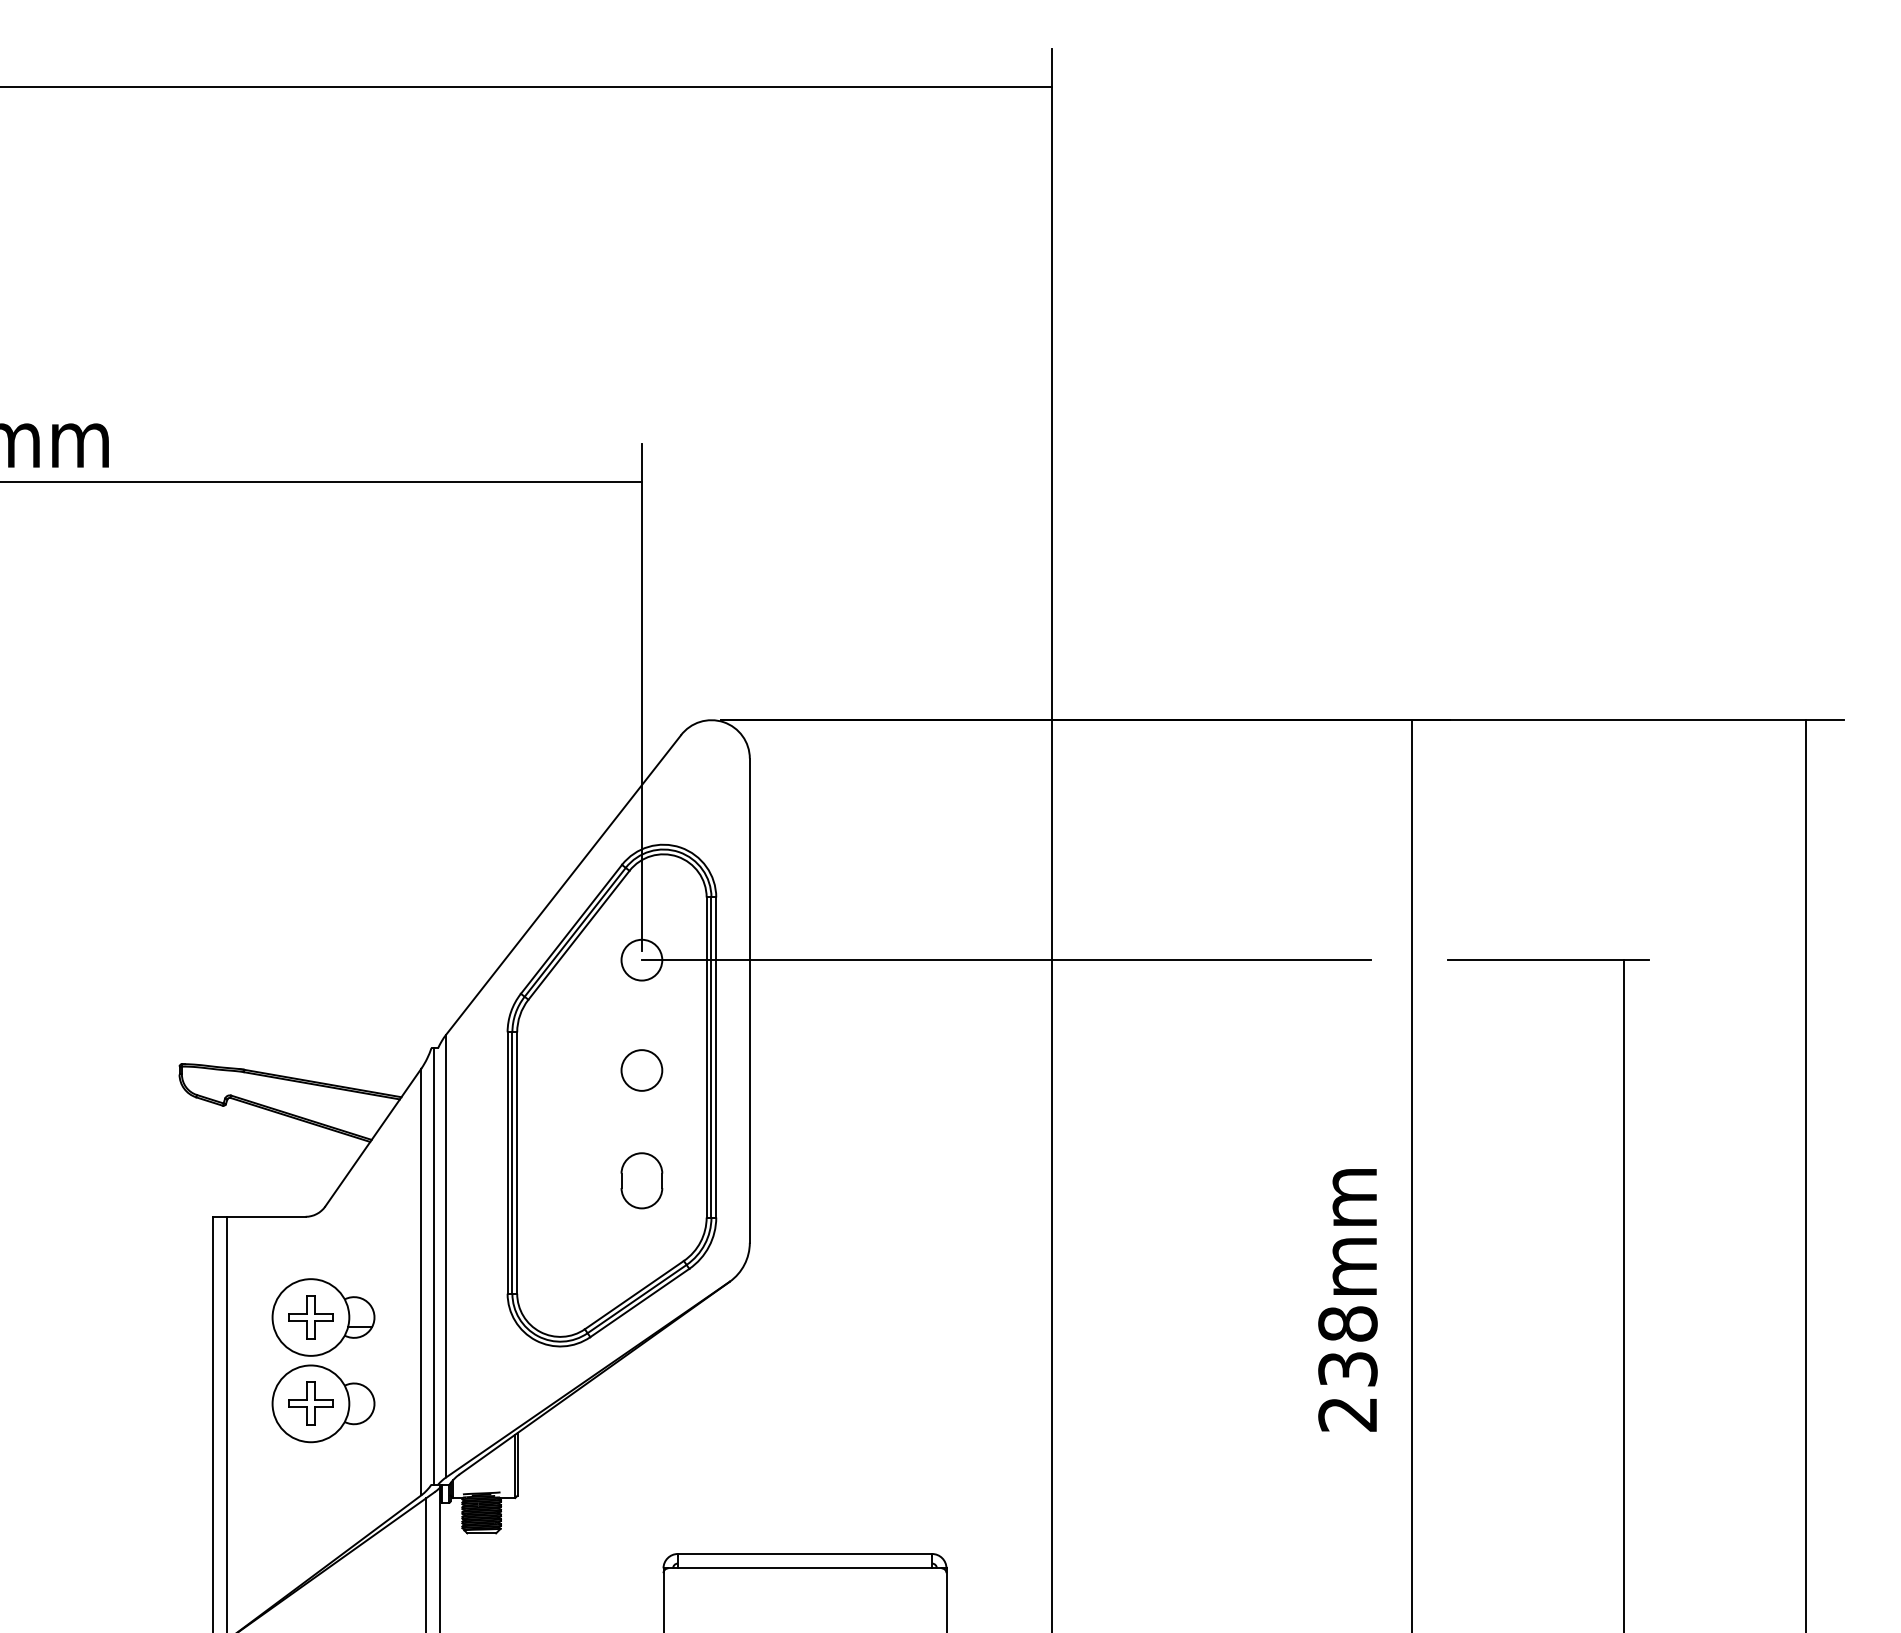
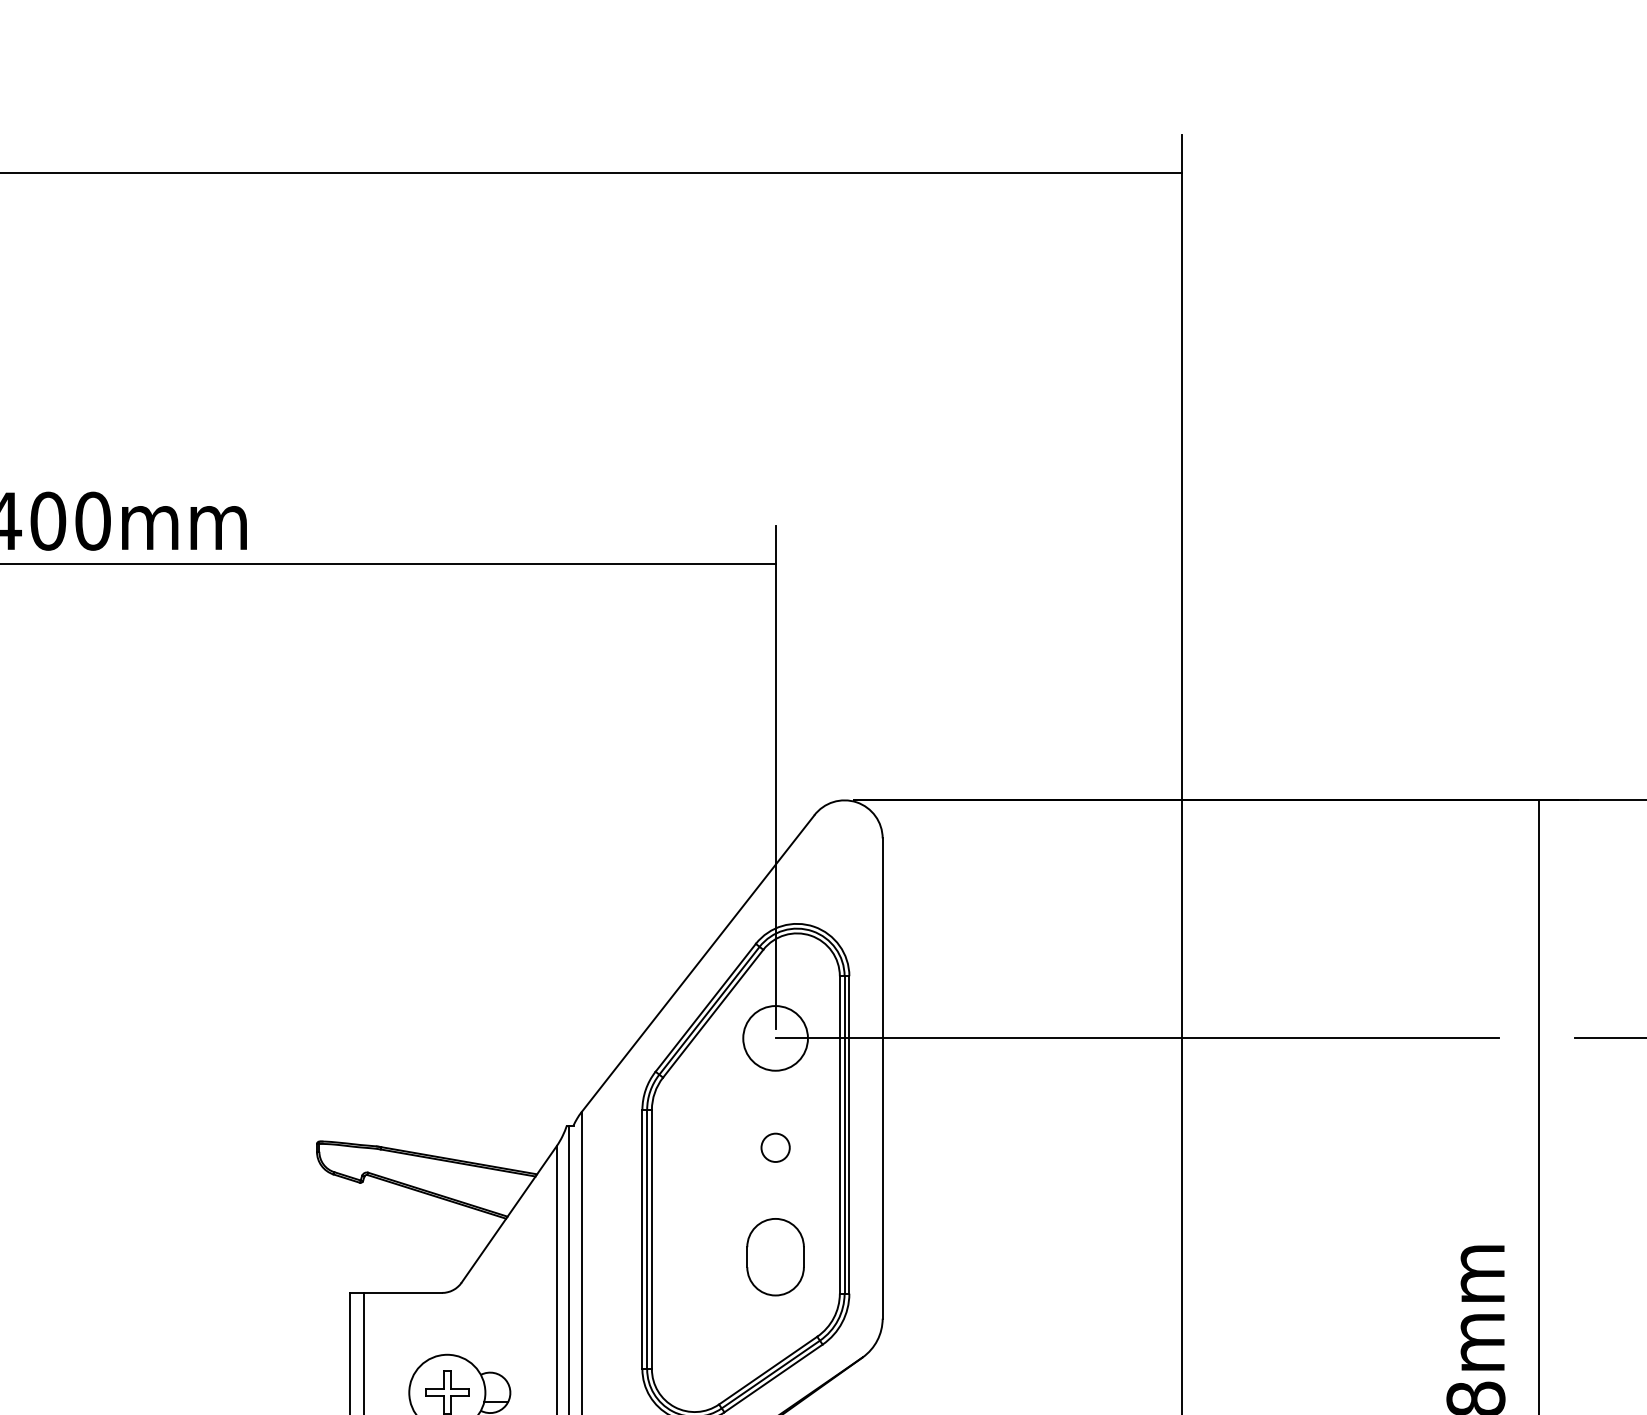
circle: (641, 959) -> (775, 1037), size x1.6
circle: (641, 1070) -> (775, 1147), size x0.7
part: (641, 1180) -> (775, 1256), size x1.4

